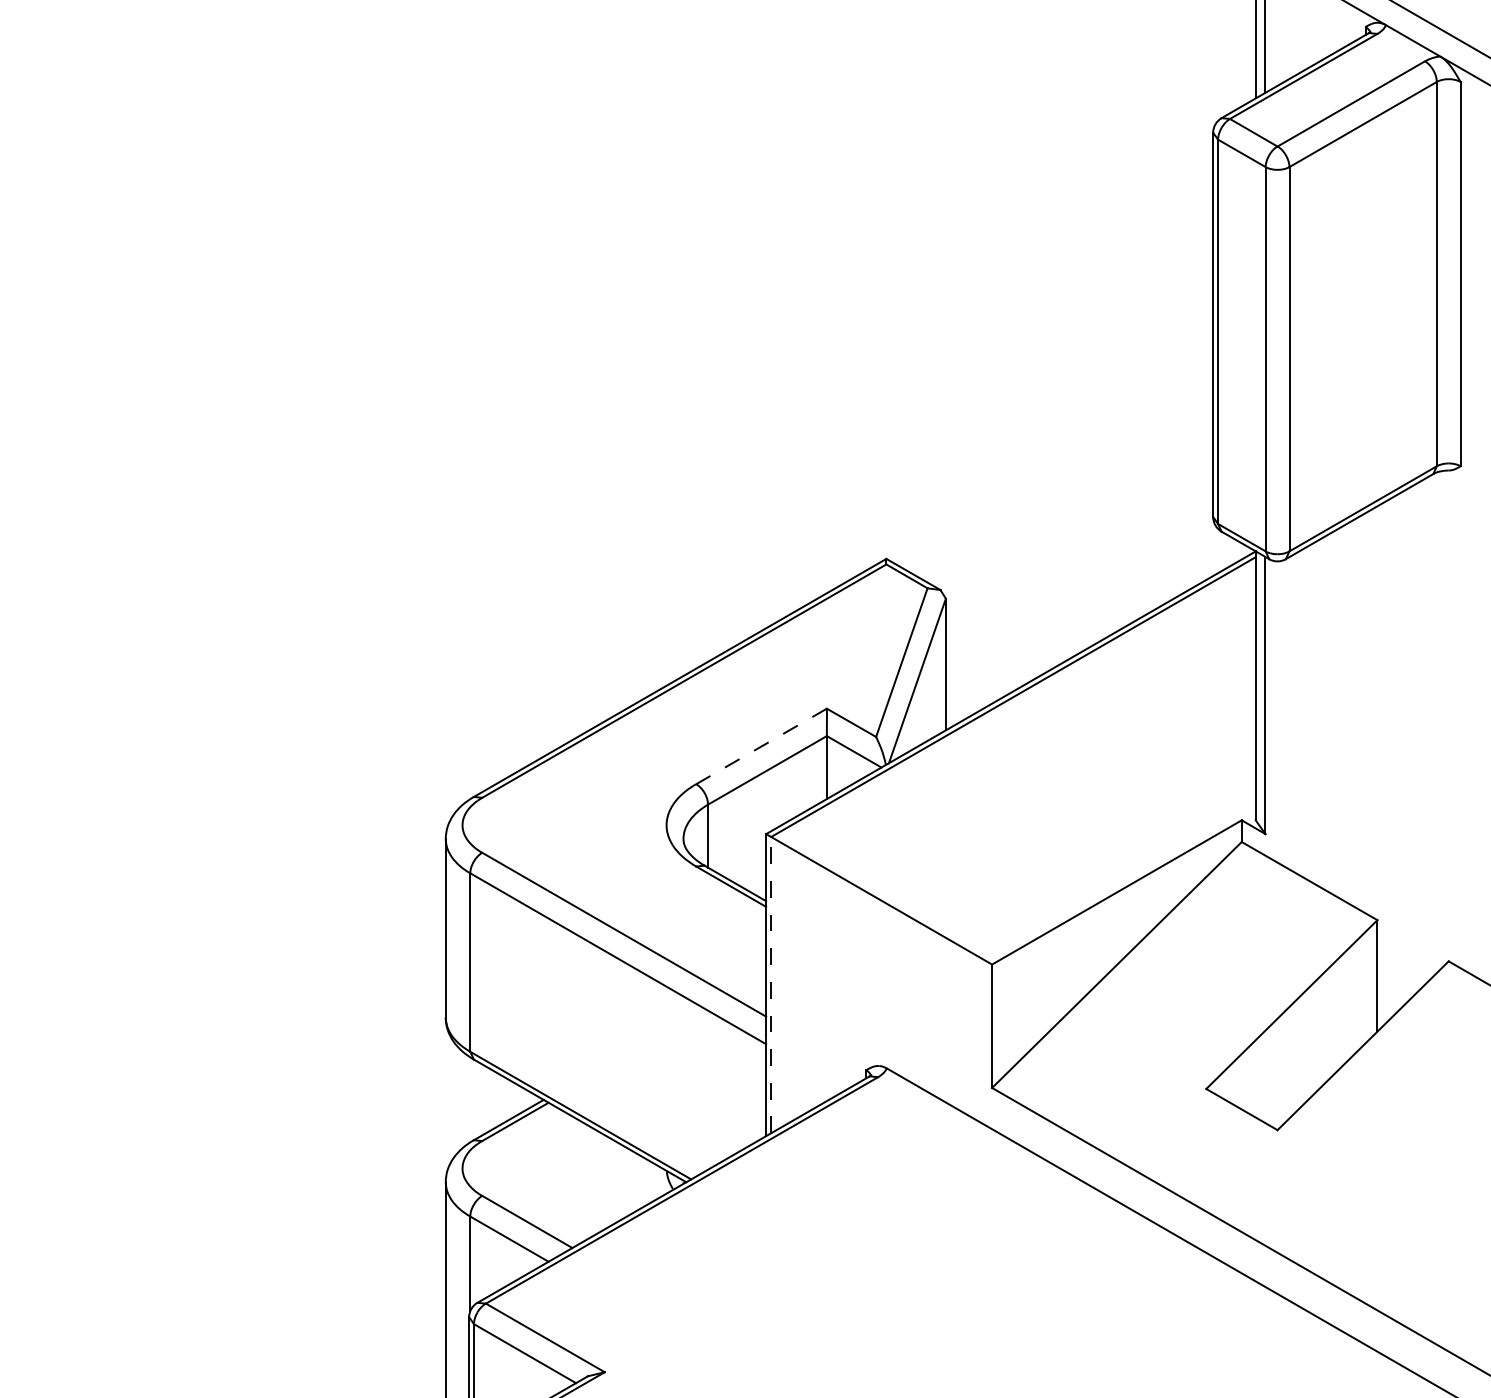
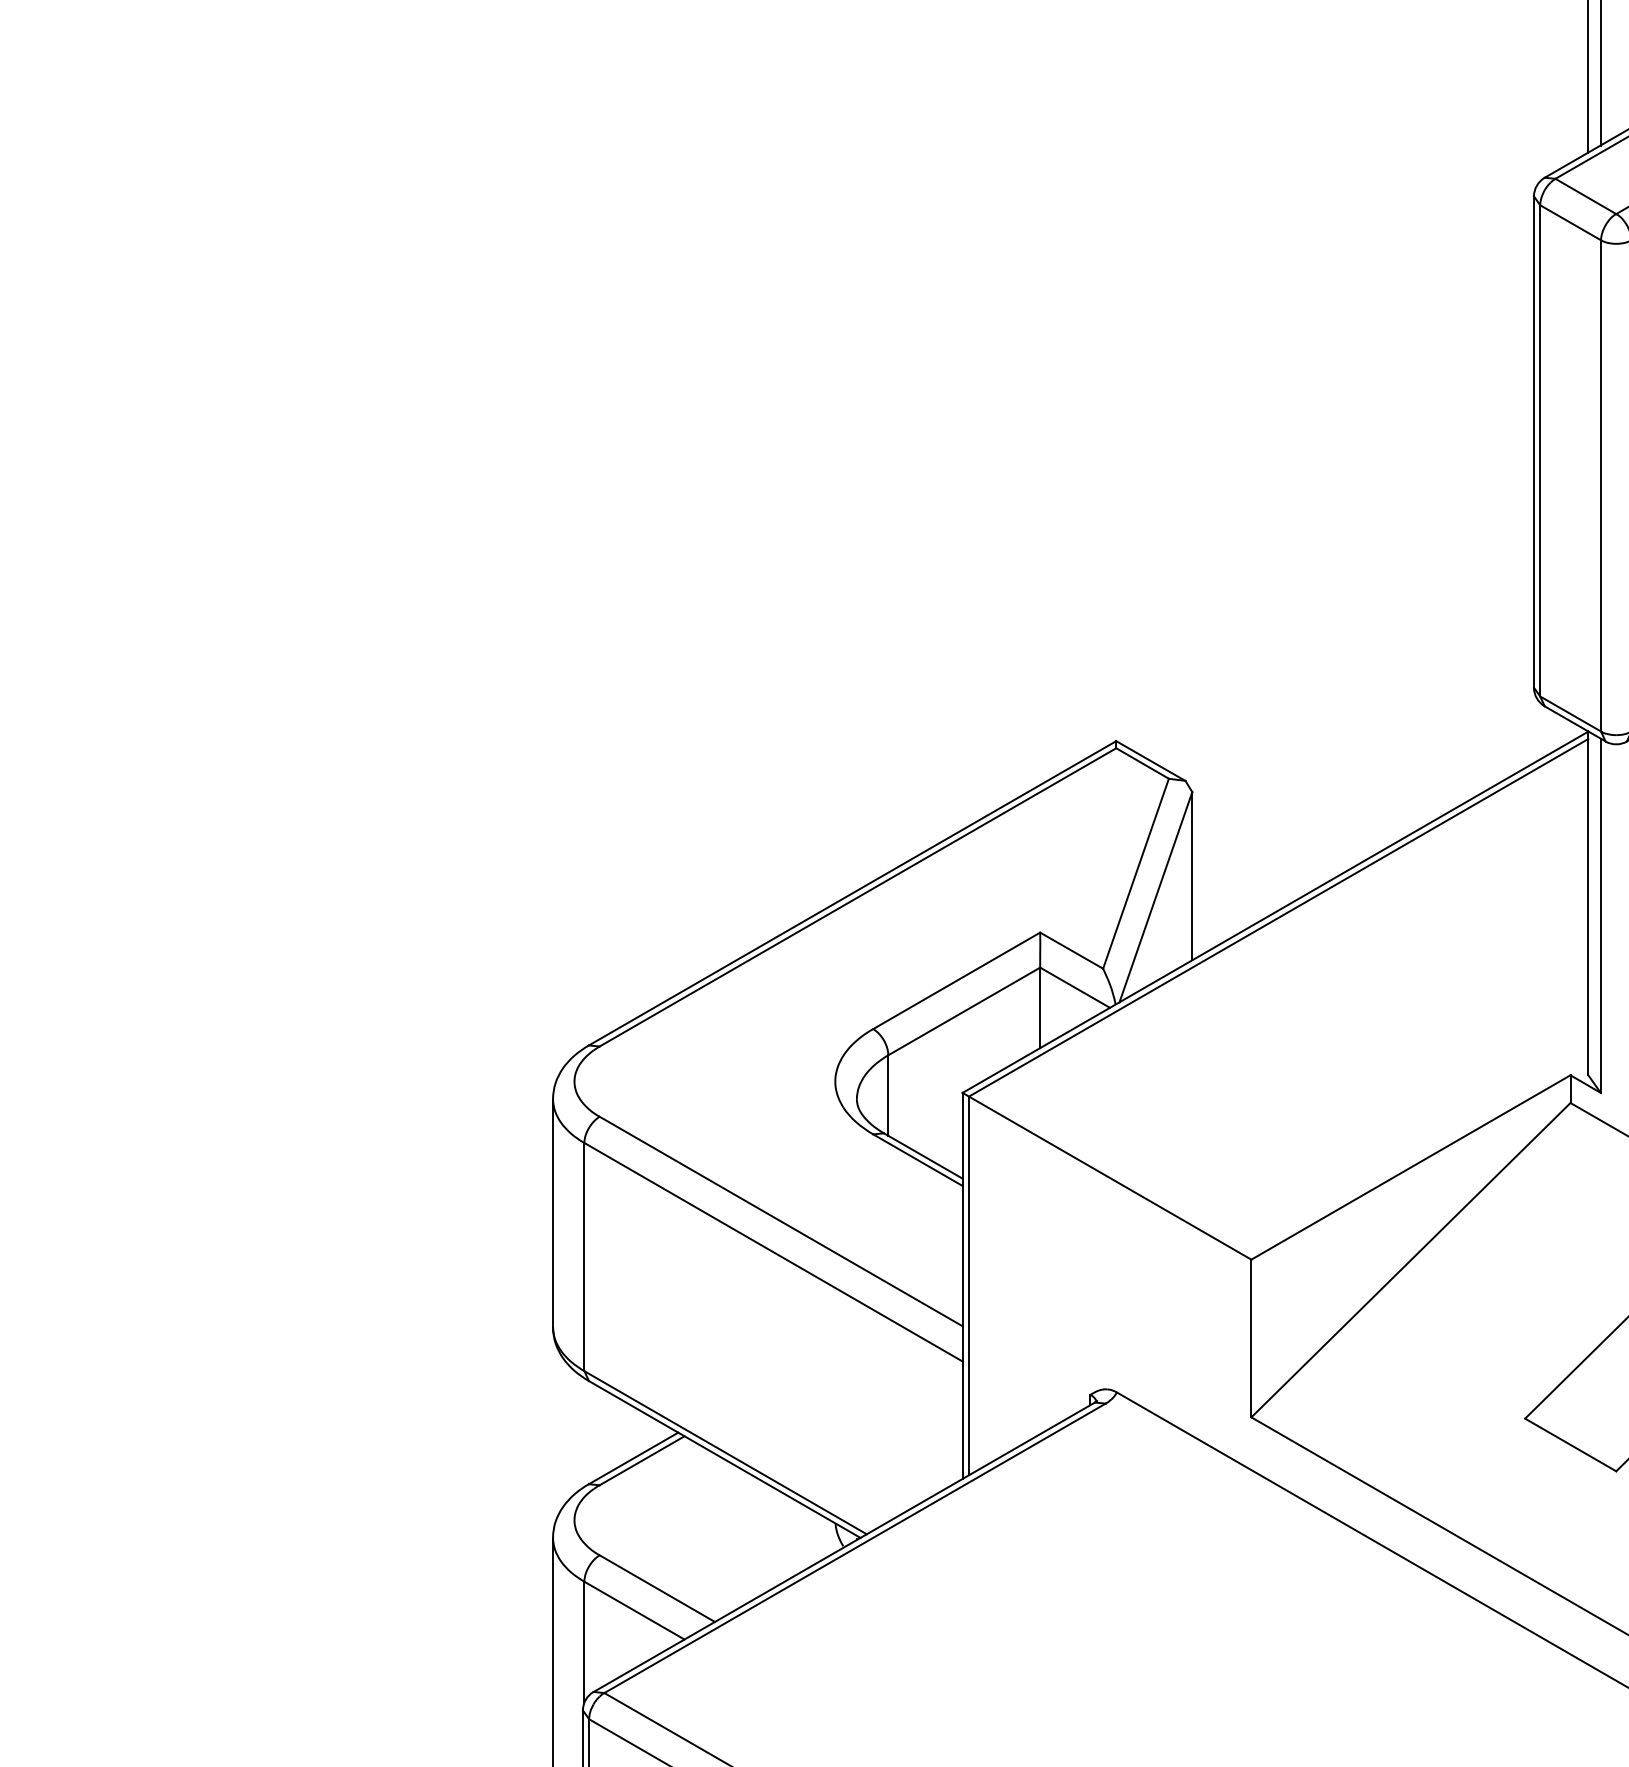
line: (761, 746) -> (956, 980), dashed -> solid
line: (771, 984) -> (969, 1285), dashed -> solid

